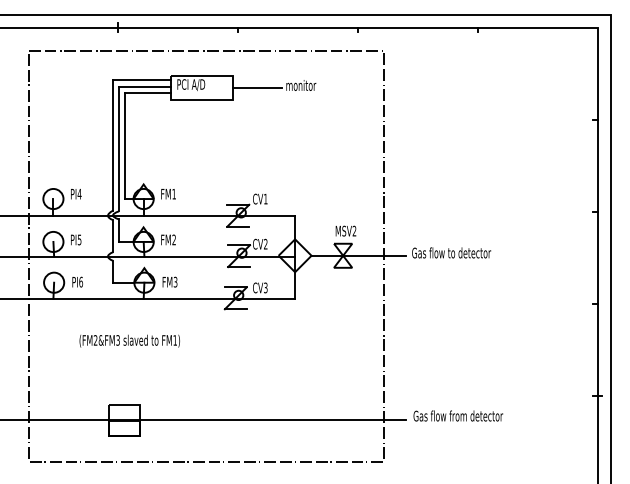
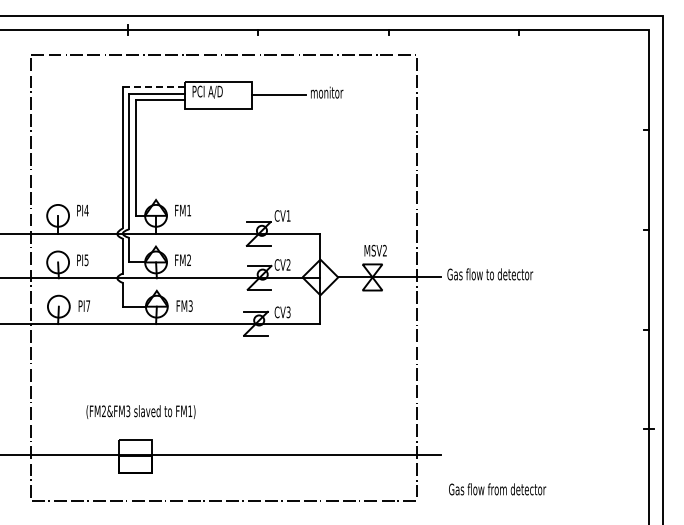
line: (142, 80) -> (154, 87), solid -> dashed
text: (81, 281) -> (88, 305), PI6 -> PI7
text: (129, 340) -> (140, 411), moved
text: (458, 416) -> (497, 489), moved

